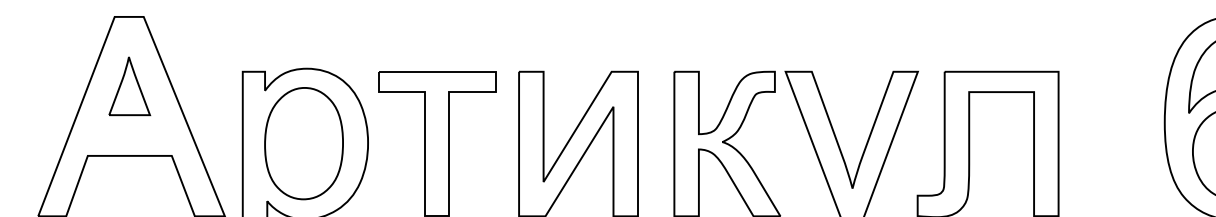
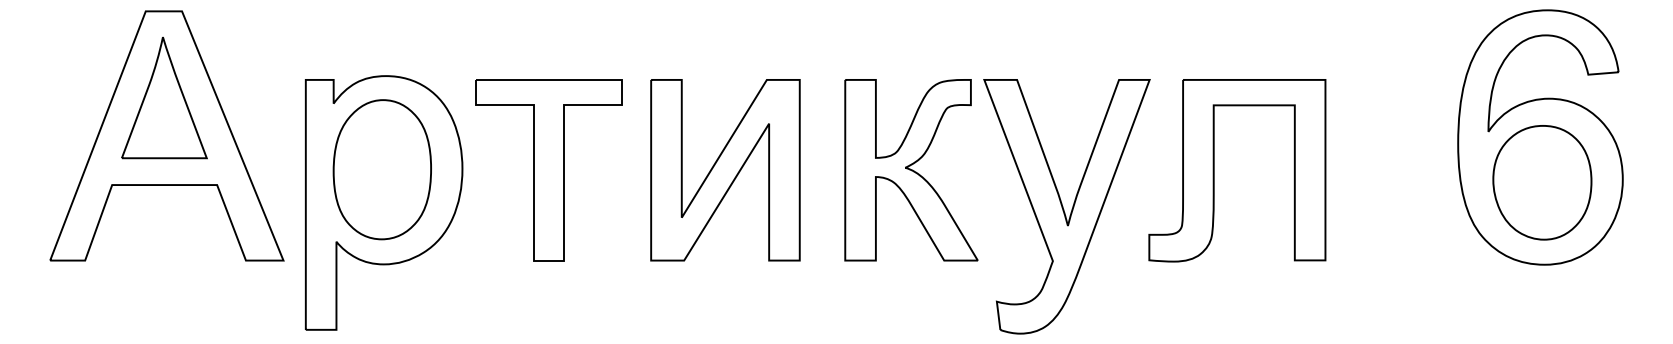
part: (129, 85) -> (164, 97), size x1.67

